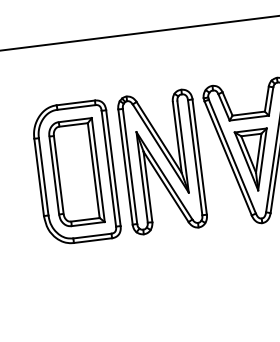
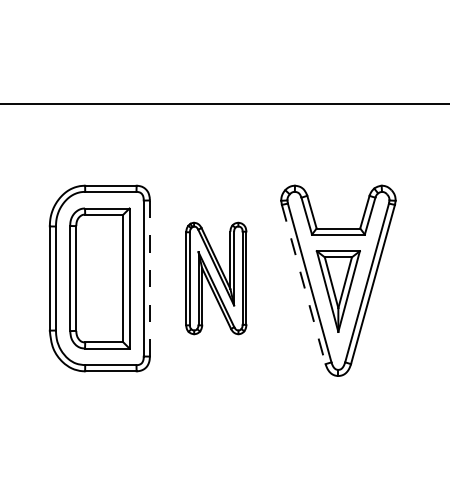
line: (227, 158) -> (303, 284), solid -> dashed
part: (162, 161) -> (216, 278), size x0.6
line: (113, 168) -> (149, 278), solid -> dashed

